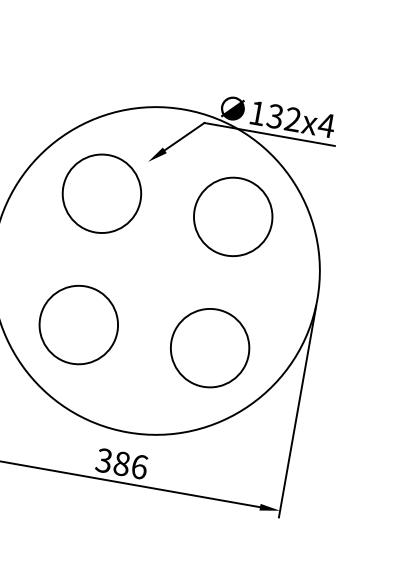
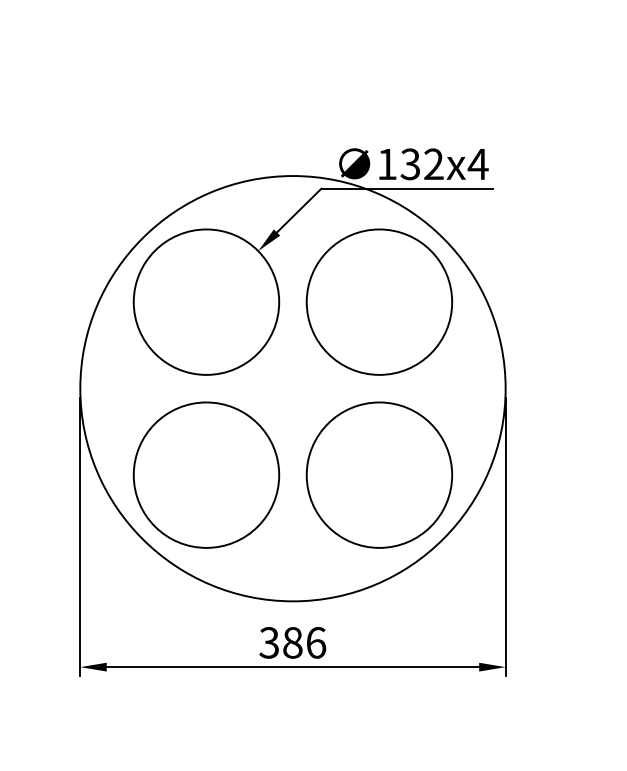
circle: (102, 193) -> (206, 301), size x1.43
circle: (233, 216) -> (379, 301), size x1.43
circle: (78, 324) -> (206, 474), size x1.43
circle: (210, 347) -> (379, 474), size x1.43

